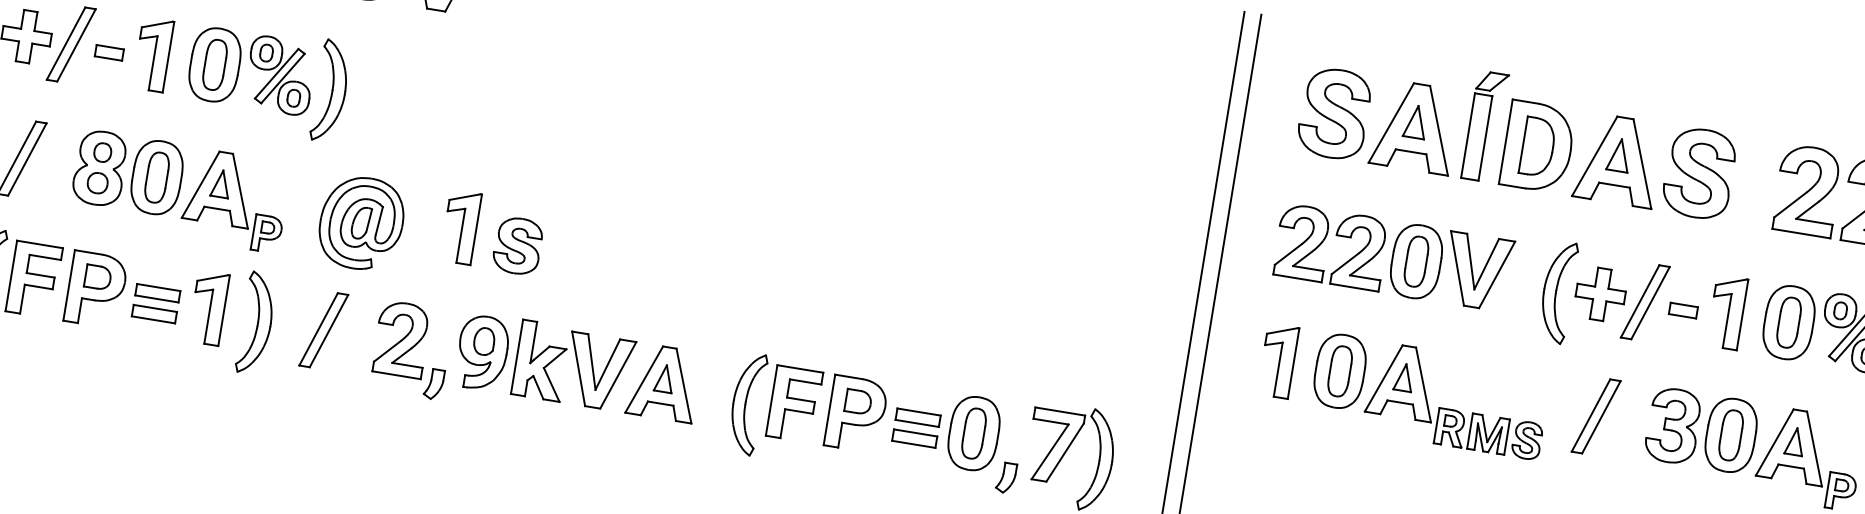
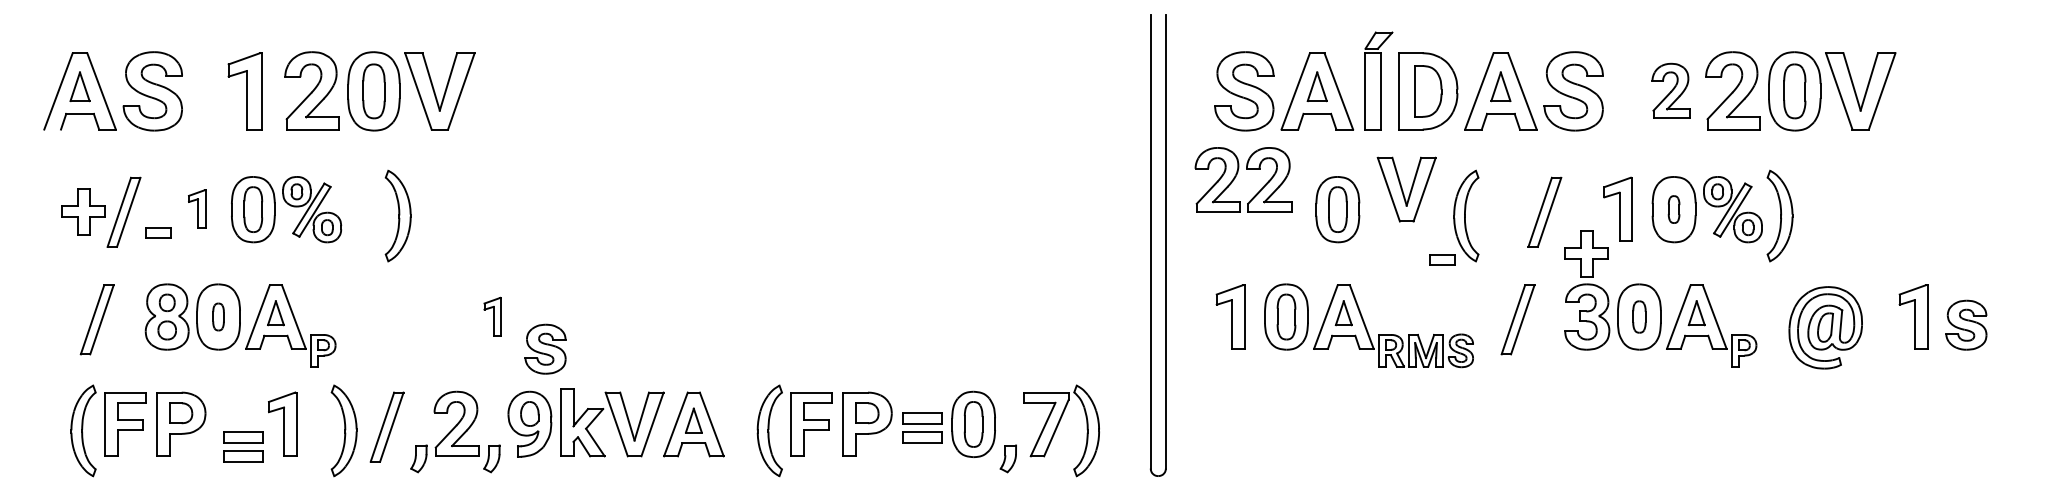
part: (109, 52) -> (158, 232), moved
part: (152, 53) -> (196, 208), size x0.6
part: (330, 90) -> (397, 215), moved
part: (157, 177) -> (218, 316), size x0.6
part: (1806, 190) -> (1670, 90), size x0.7
part: (361, 222) -> (404, 327), removed
part: (460, 226) -> (492, 316), size x0.6
part: (1323, 241) -> (1236, 176), moved
part: (517, 245) -> (545, 348), moved
part: (1477, 271) -> (1406, 189), moved
part: (1600, 293) -> (1586, 253), moved
part: (155, 303) -> (243, 446), moved
part: (1683, 309) -> (1442, 259), moved
part: (256, 322) -> (343, 430), moved
part: (1788, 322) -> (1673, 209), size x0.6
part: (352, 370) -> (418, 458), added
part: (1731, 434) -> (1639, 316), size x0.7

